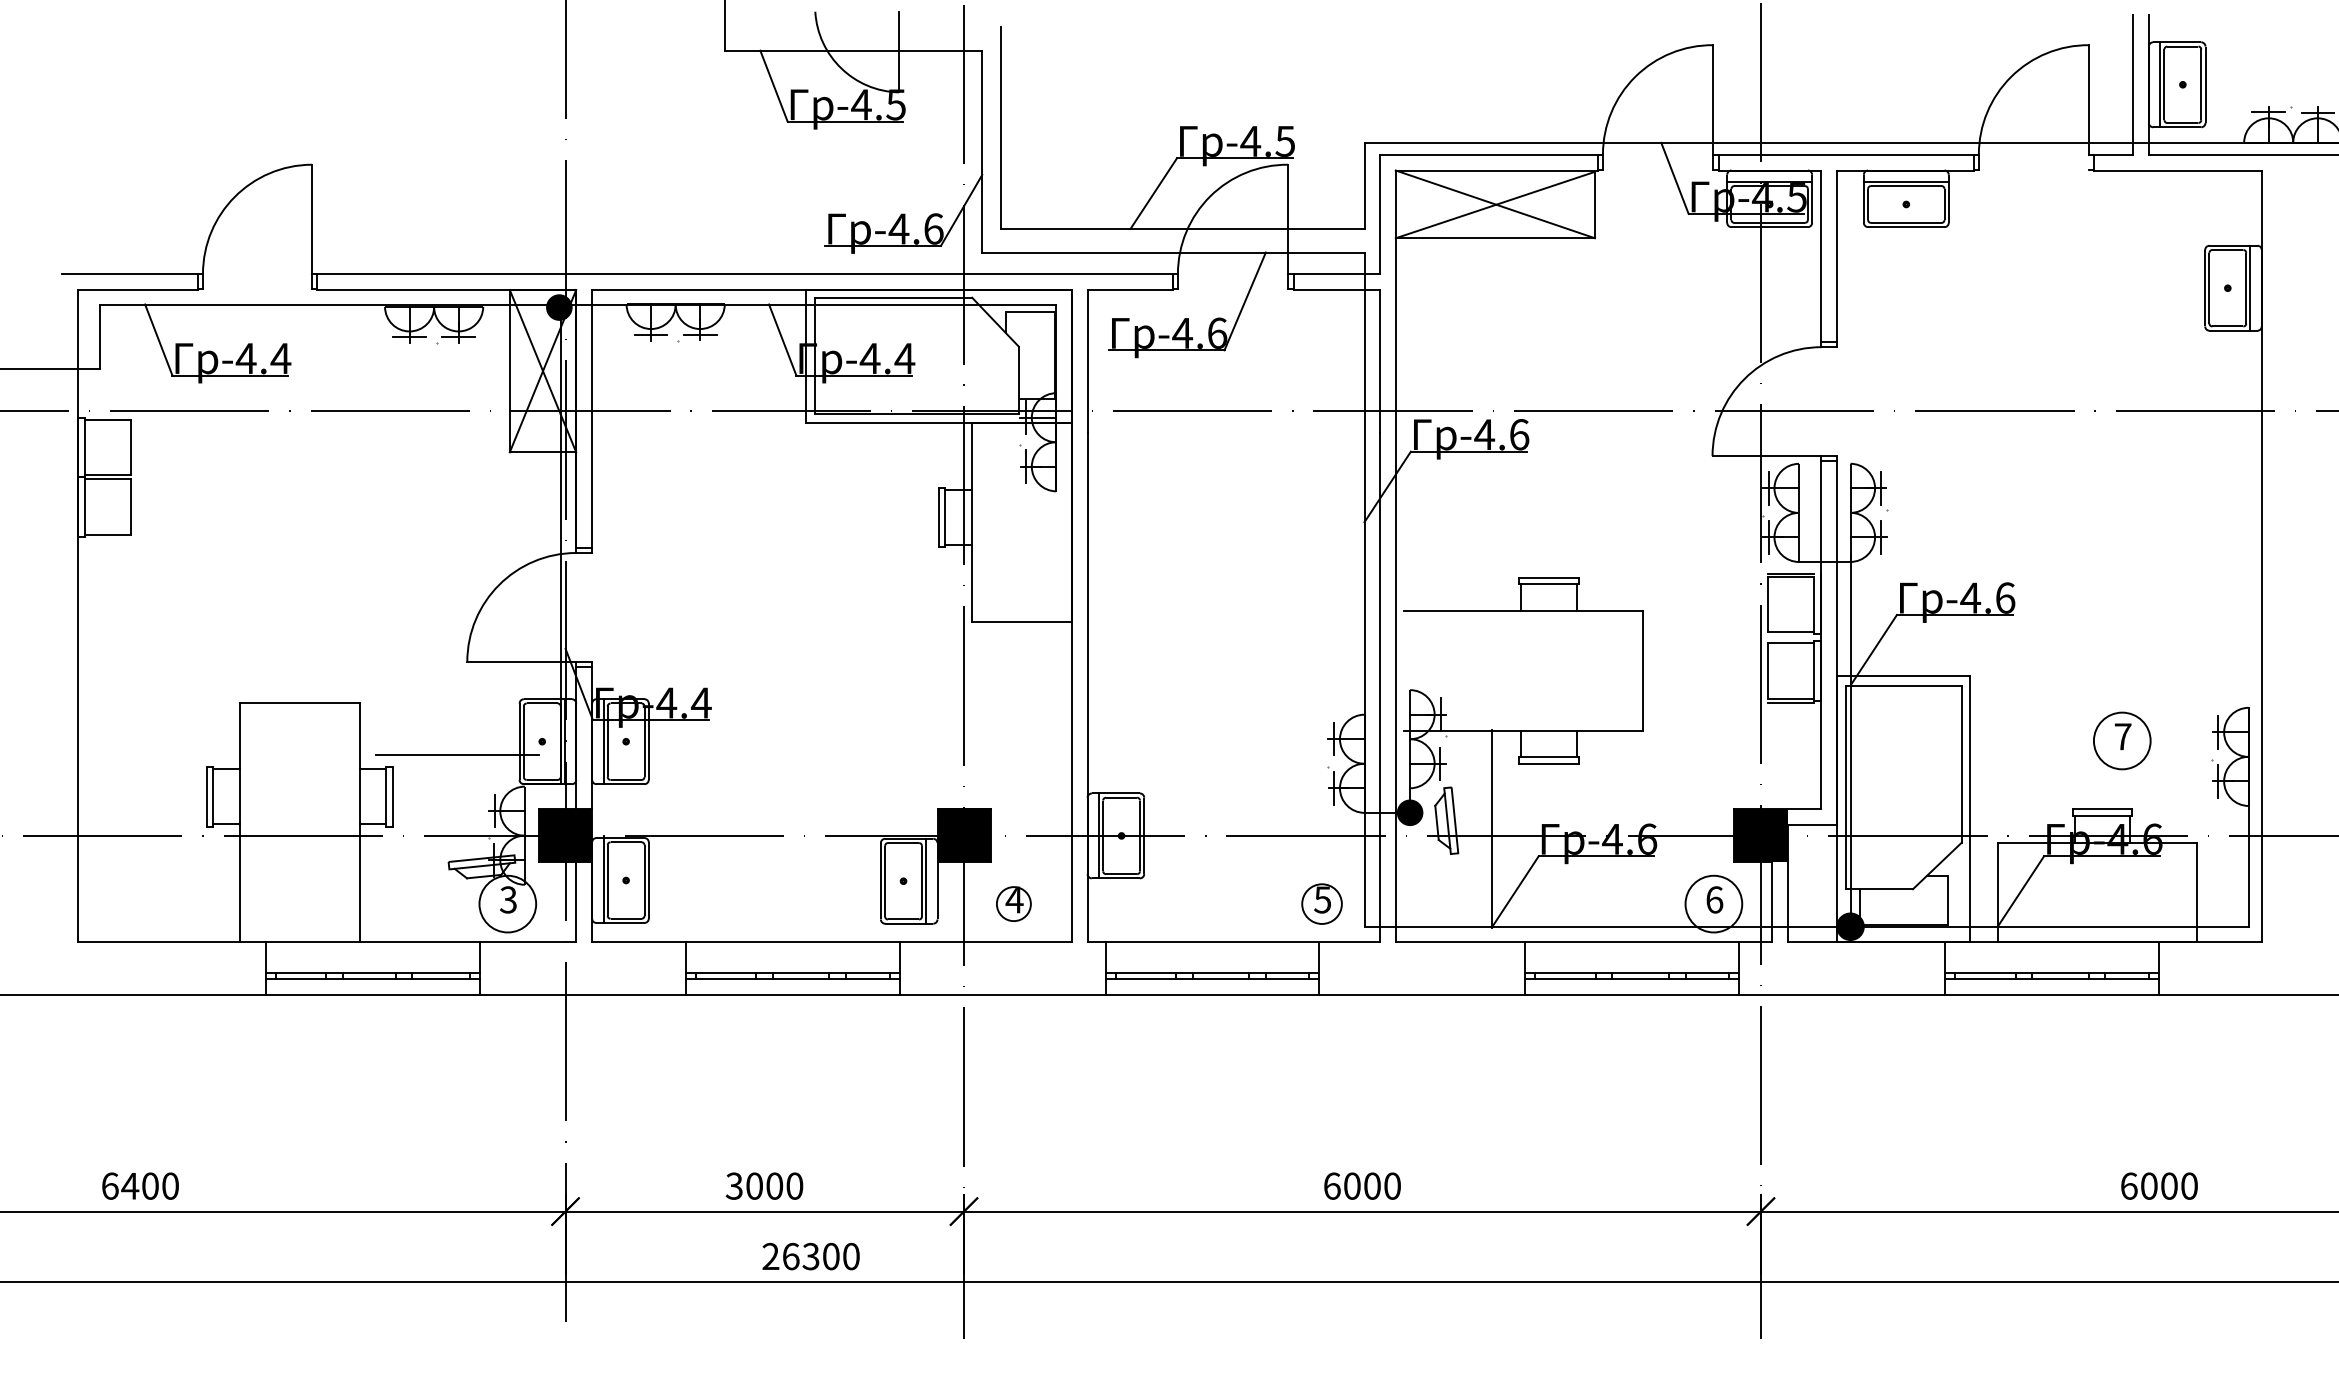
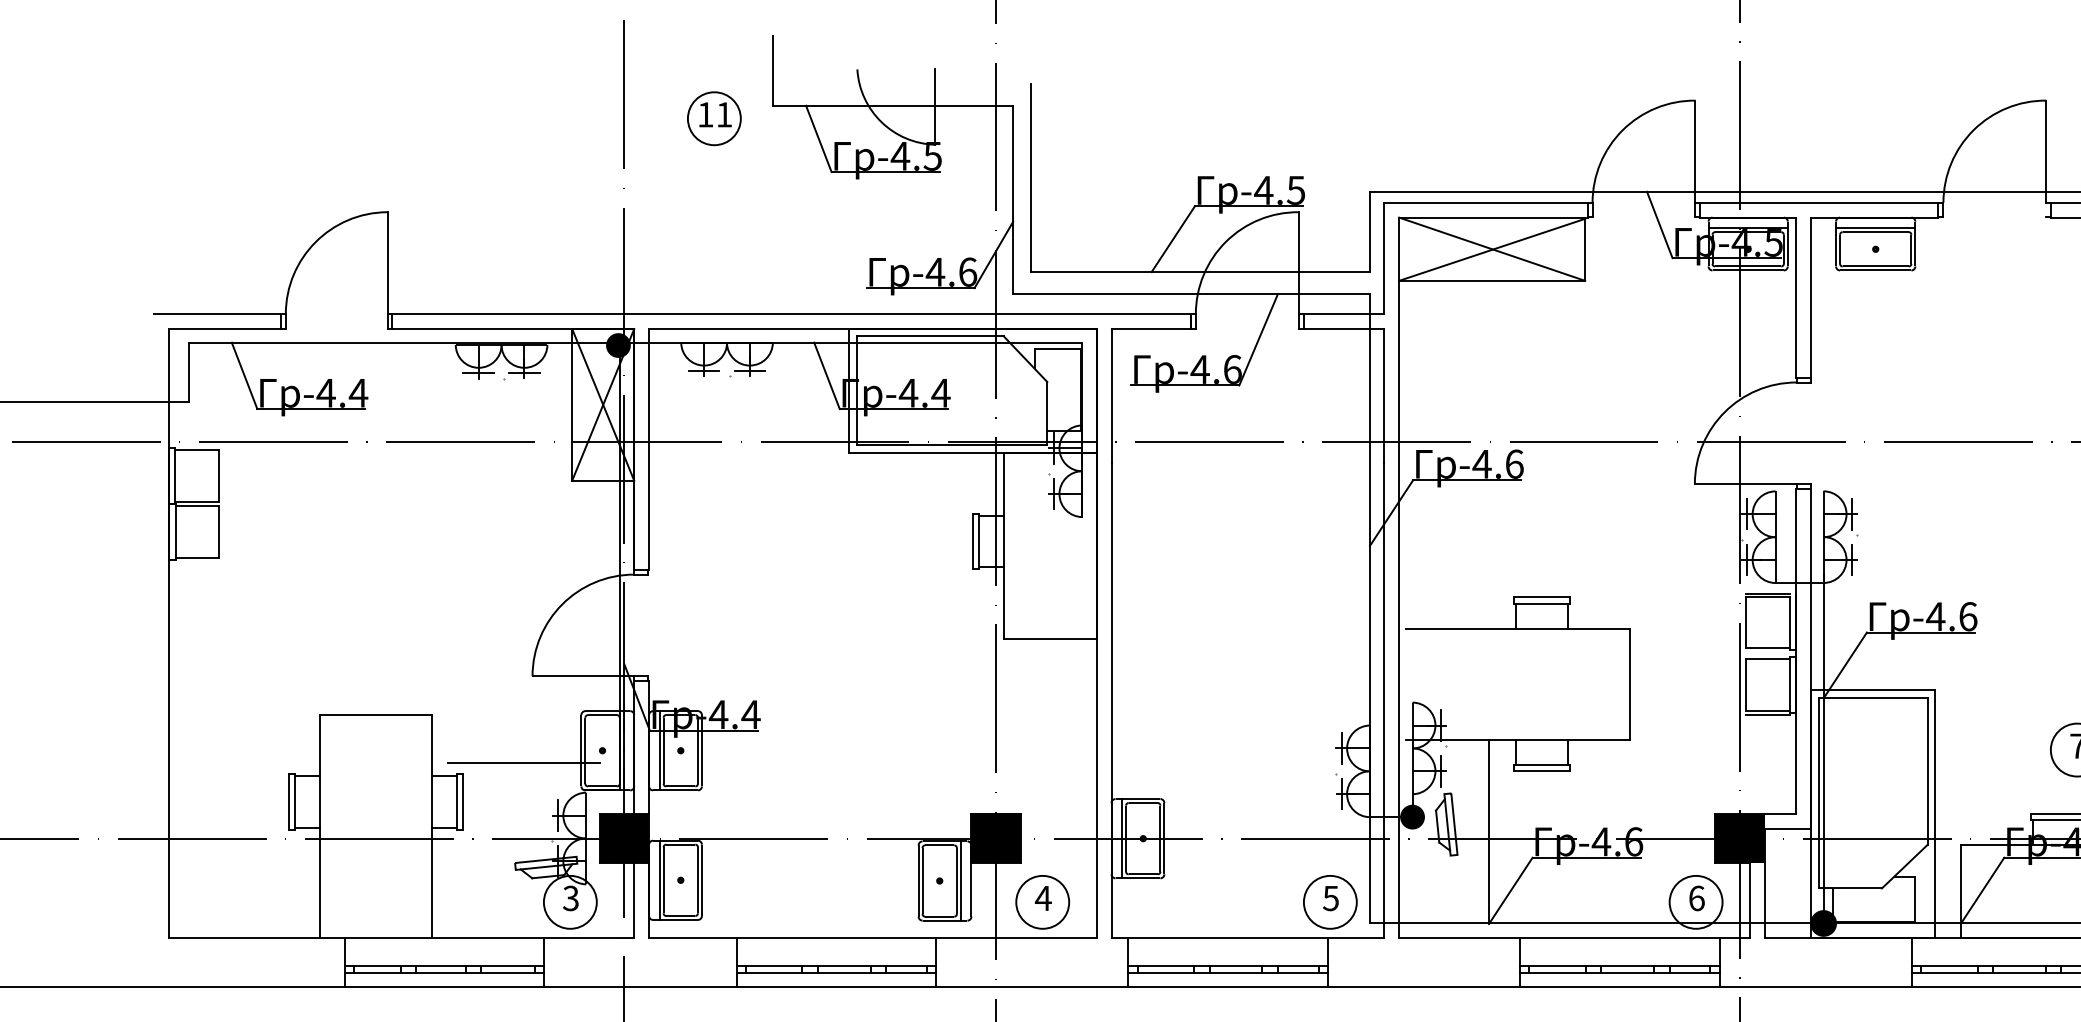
part: (661, 64) -> (713, 118), added
circle: (1013, 903) -> (1042, 901), size x1.67
circle: (1321, 903) -> (1329, 901), size x1.43

